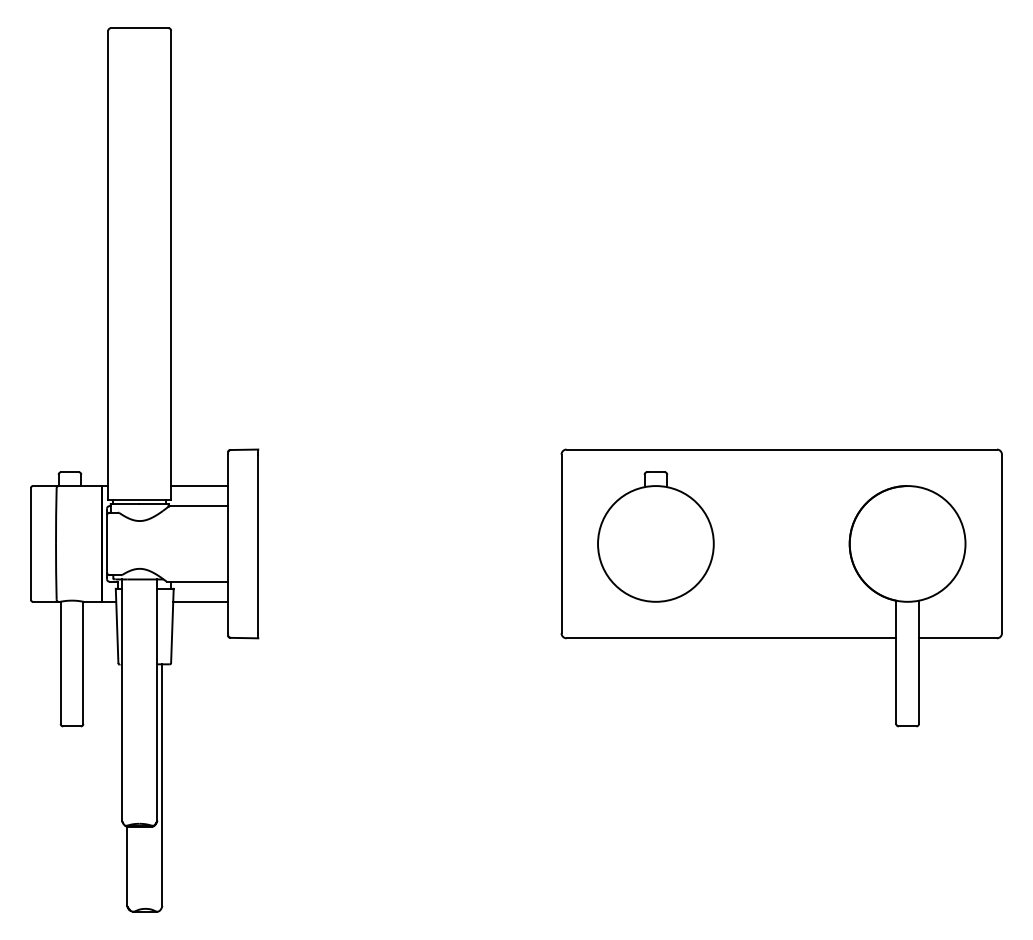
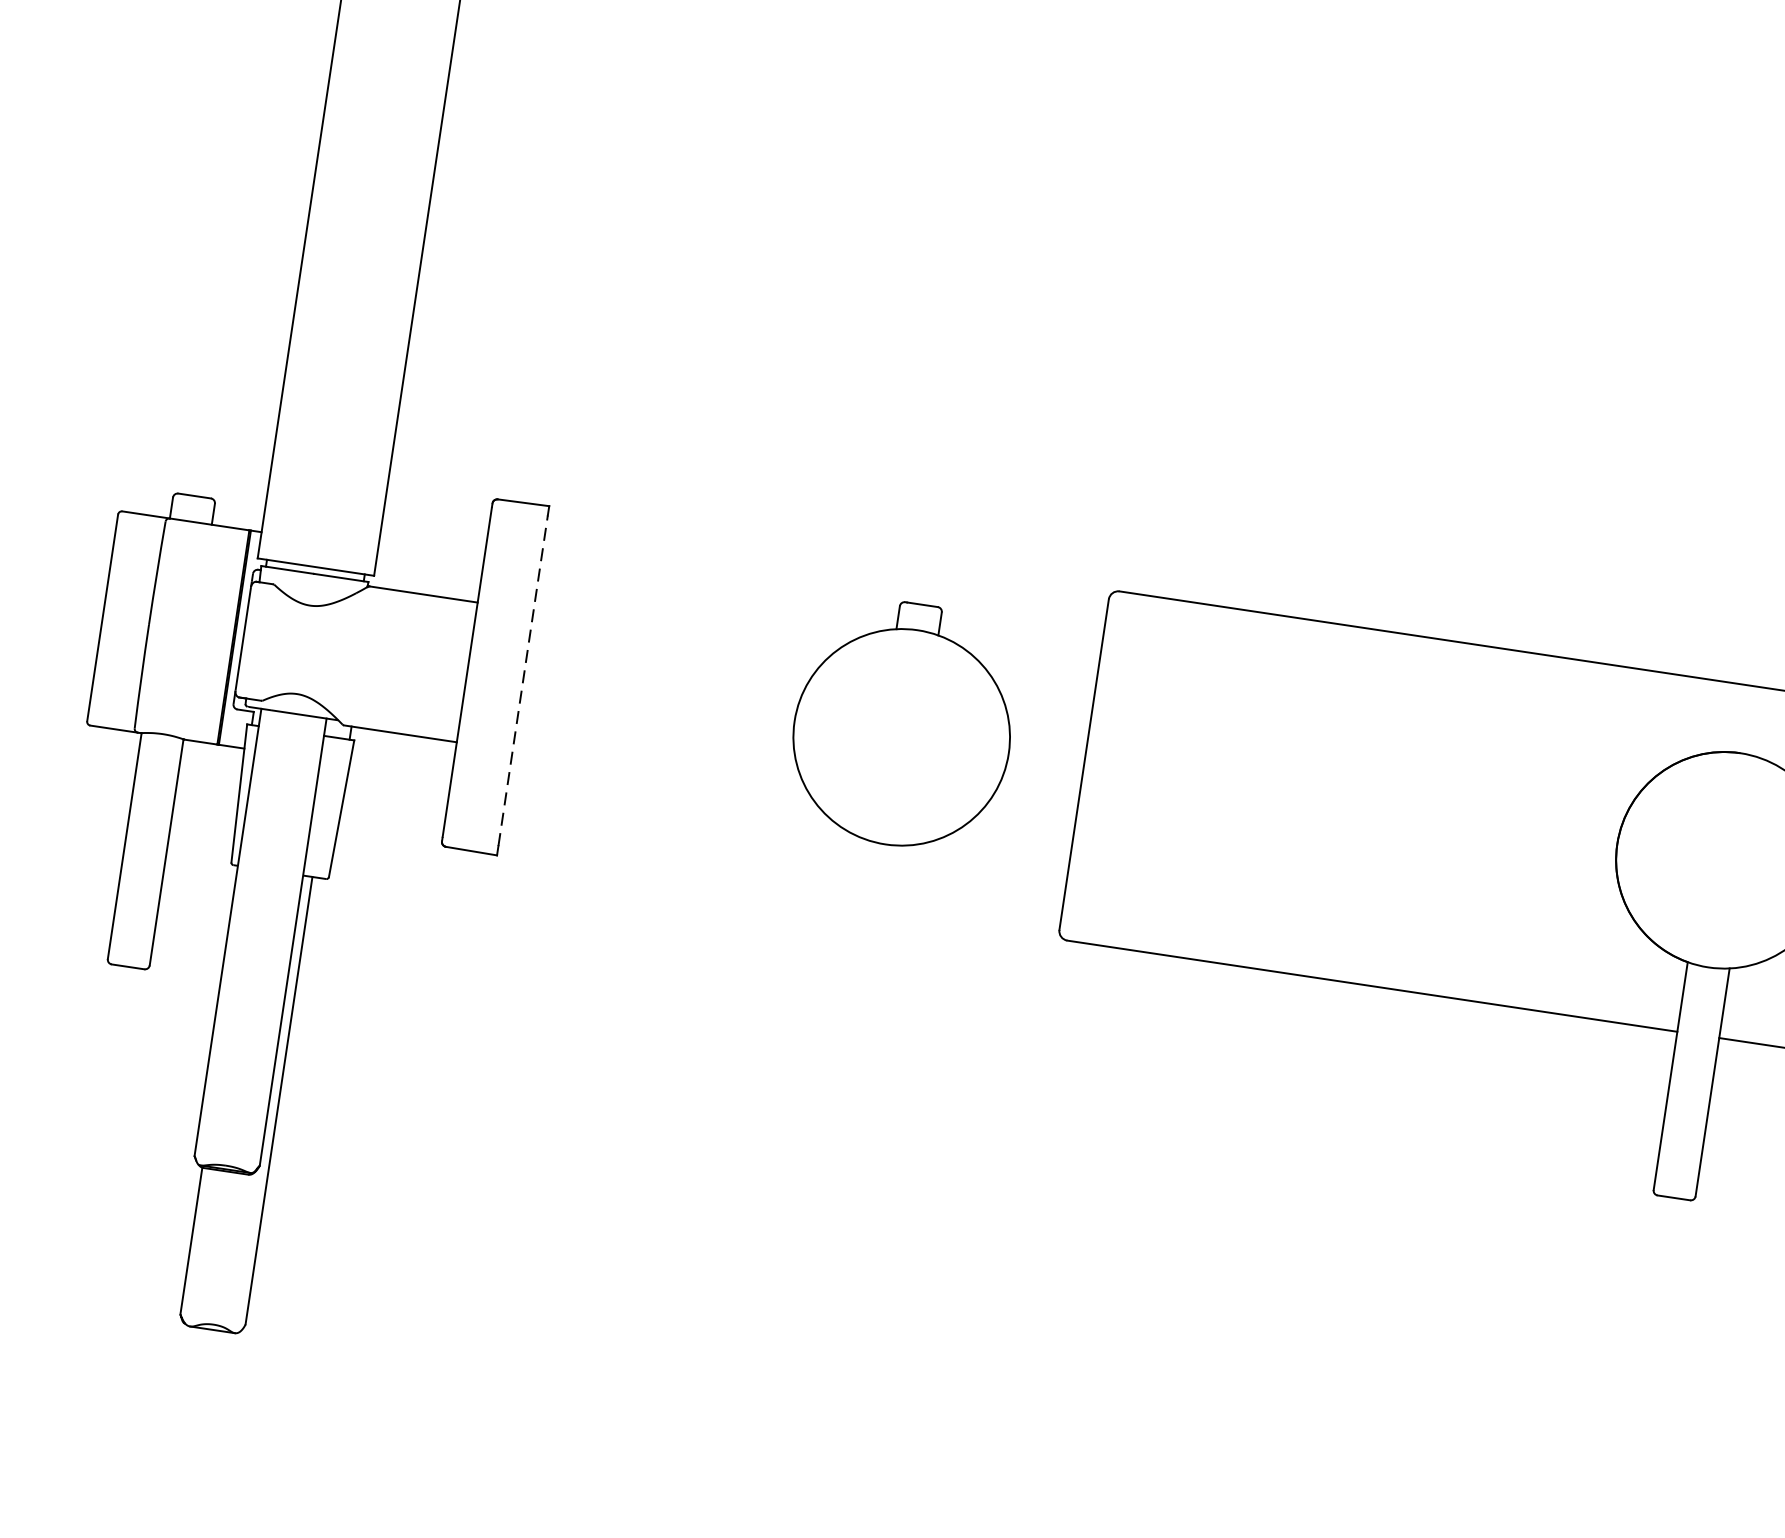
line: (199, 486) -> (430, 558), removed
part: (655, 536) -> (903, 723), moved
line: (258, 543) -> (523, 680), solid -> dashed
line: (200, 601) -> (400, 771), removed

